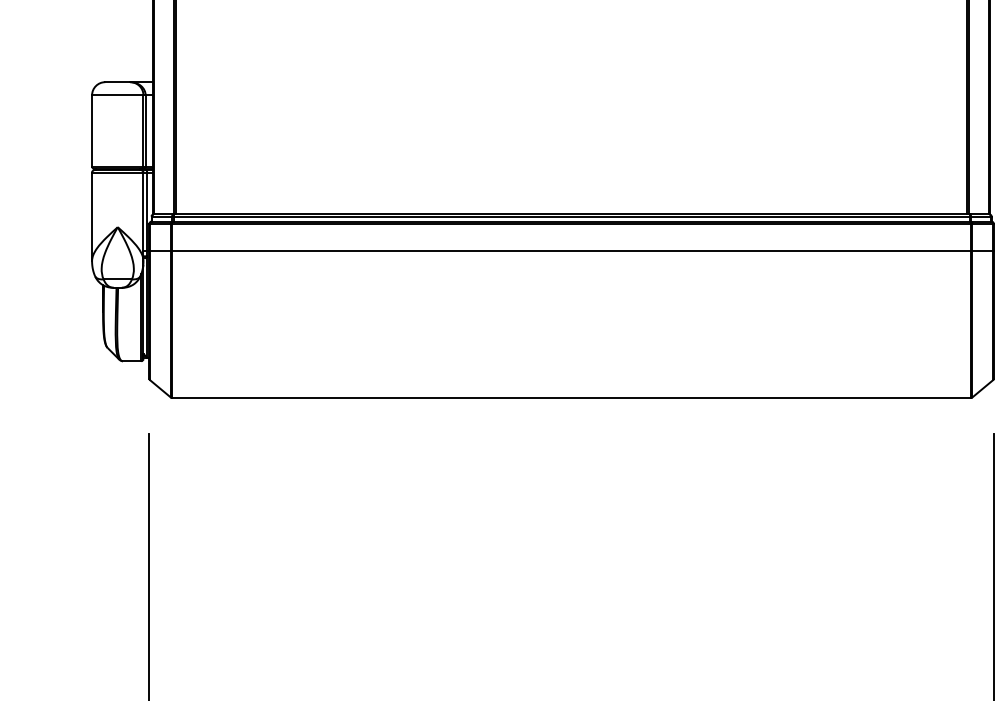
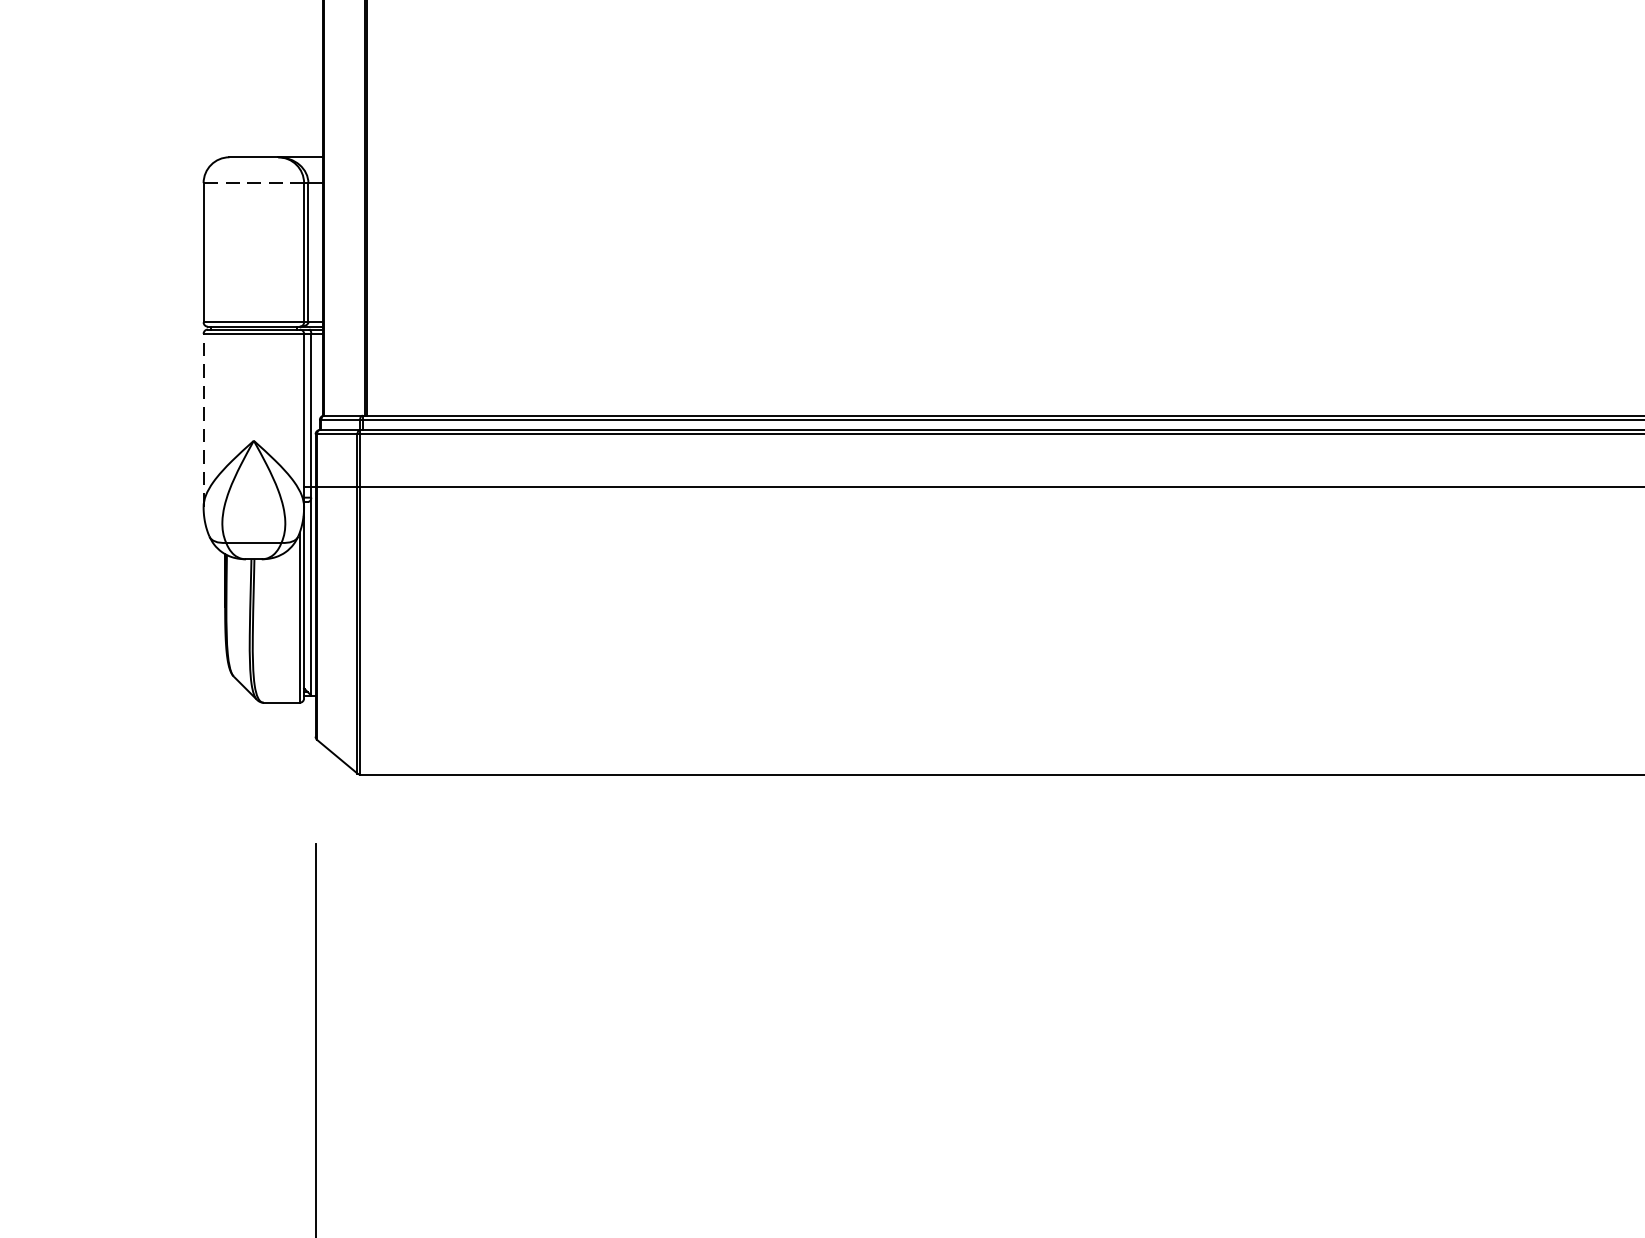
line: (117, 95) -> (253, 183), solid -> dashed
line: (92, 216) -> (204, 419), solid -> dashed

